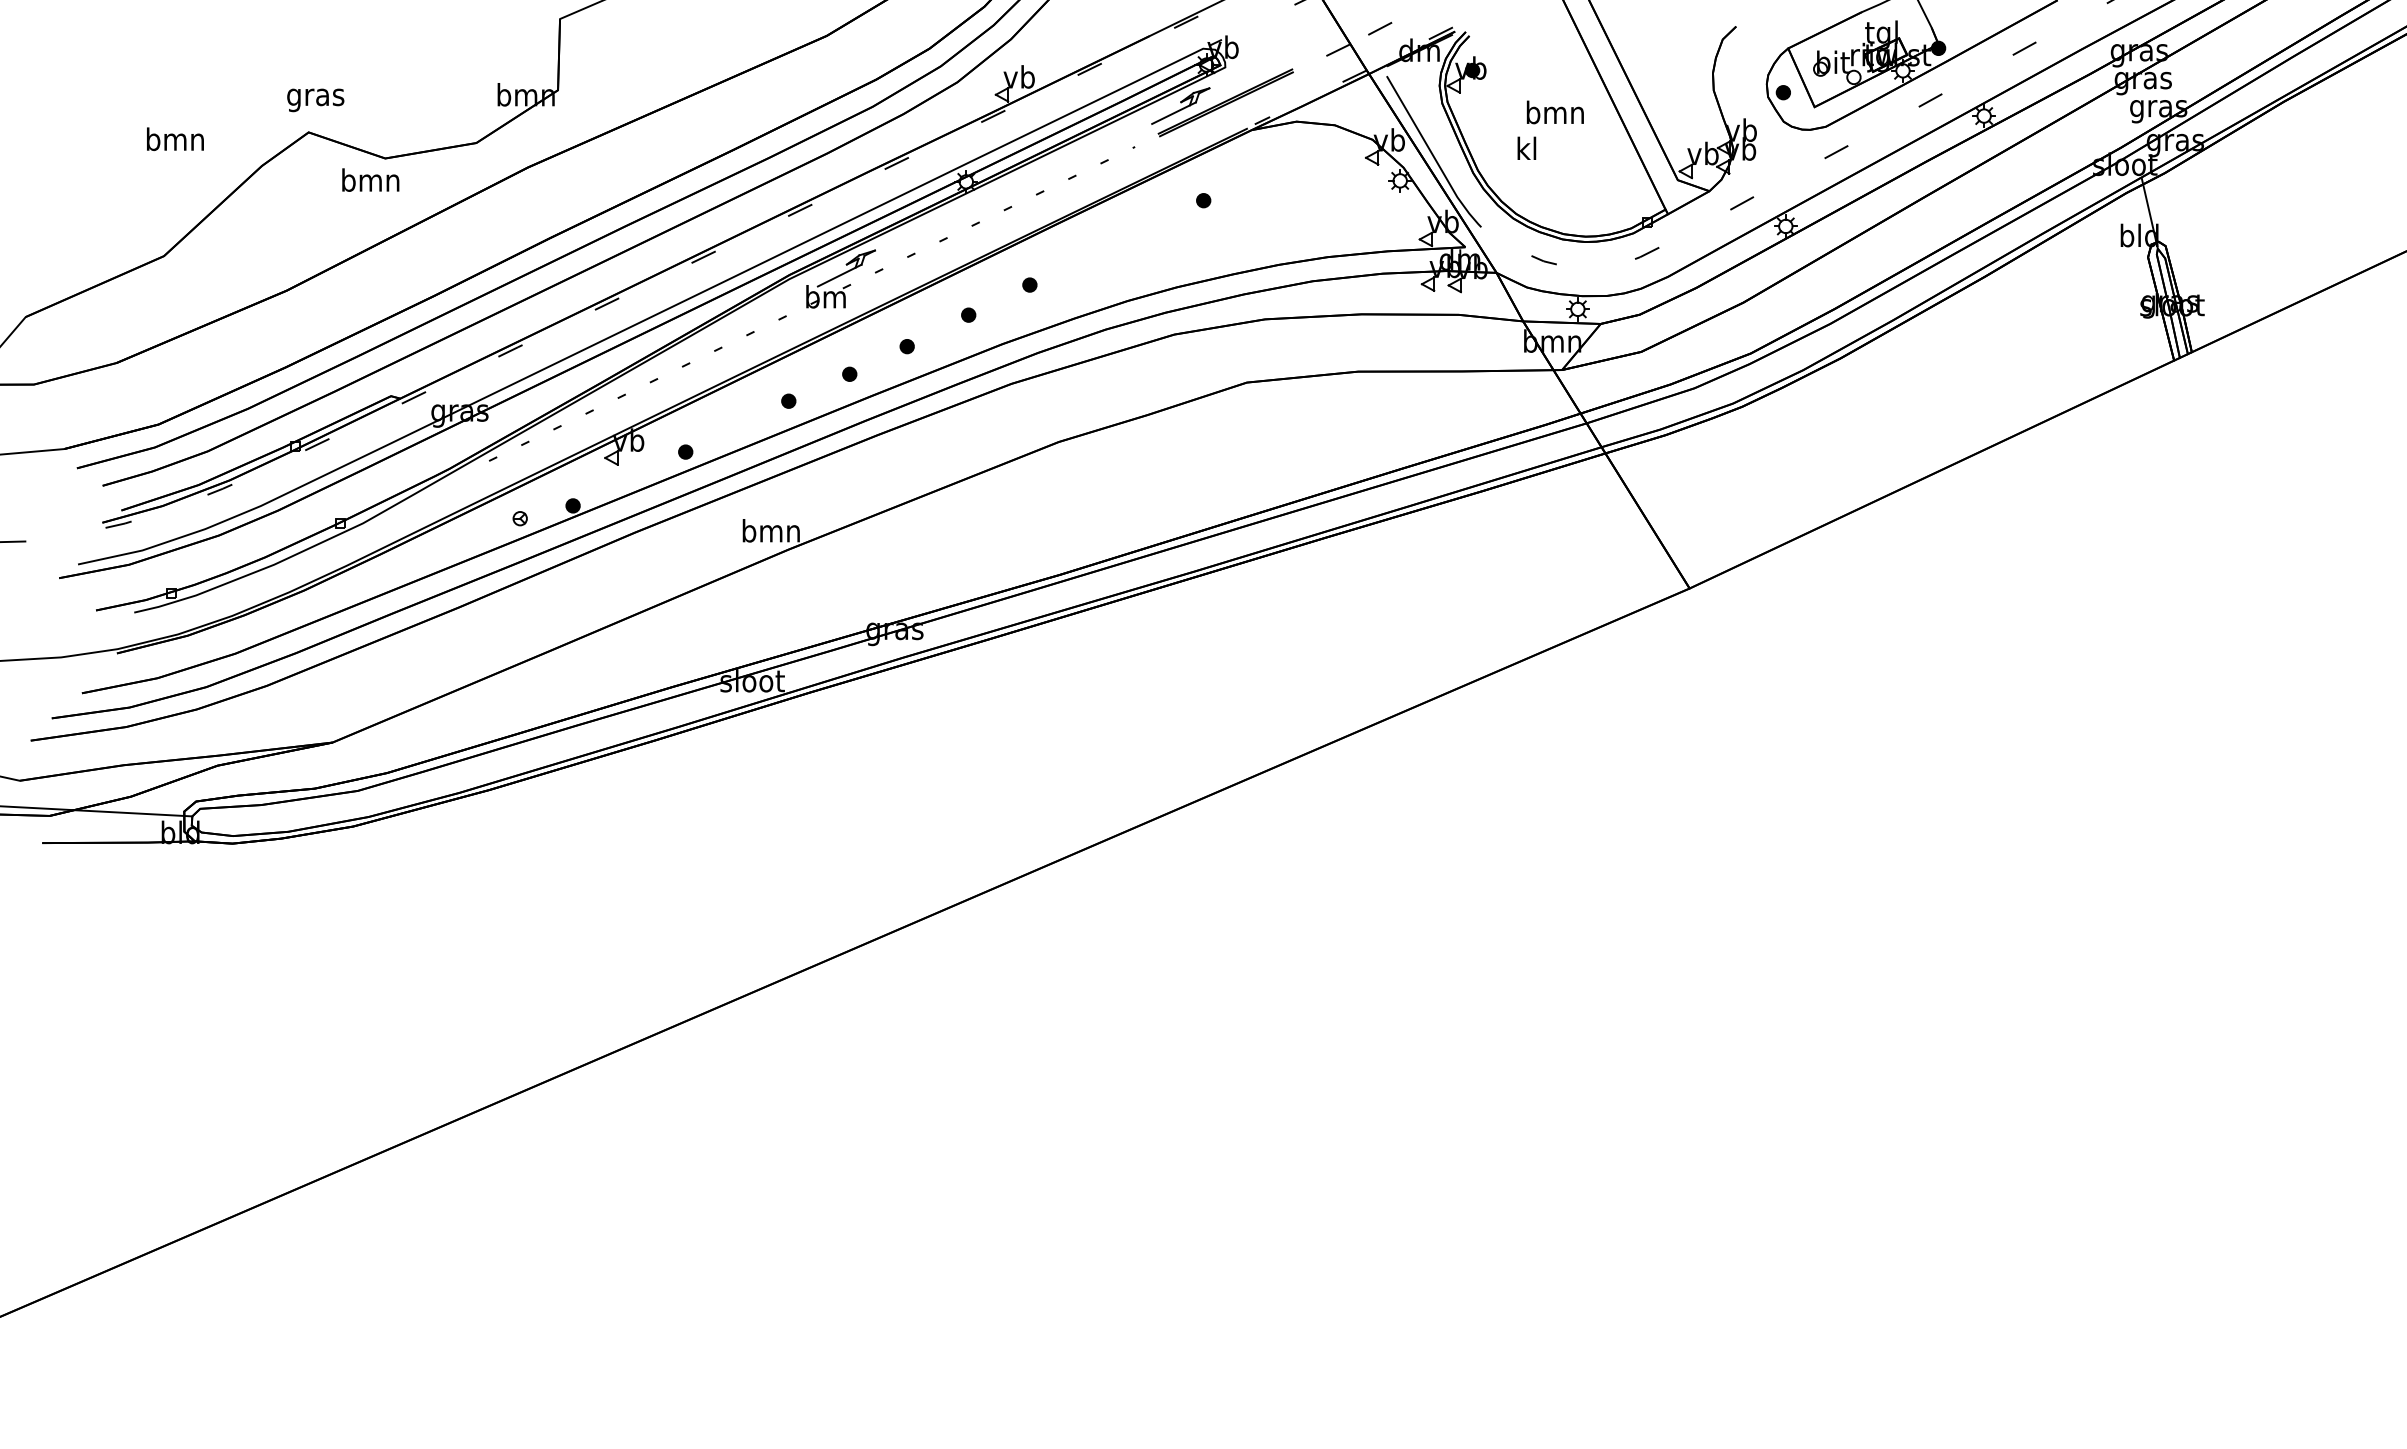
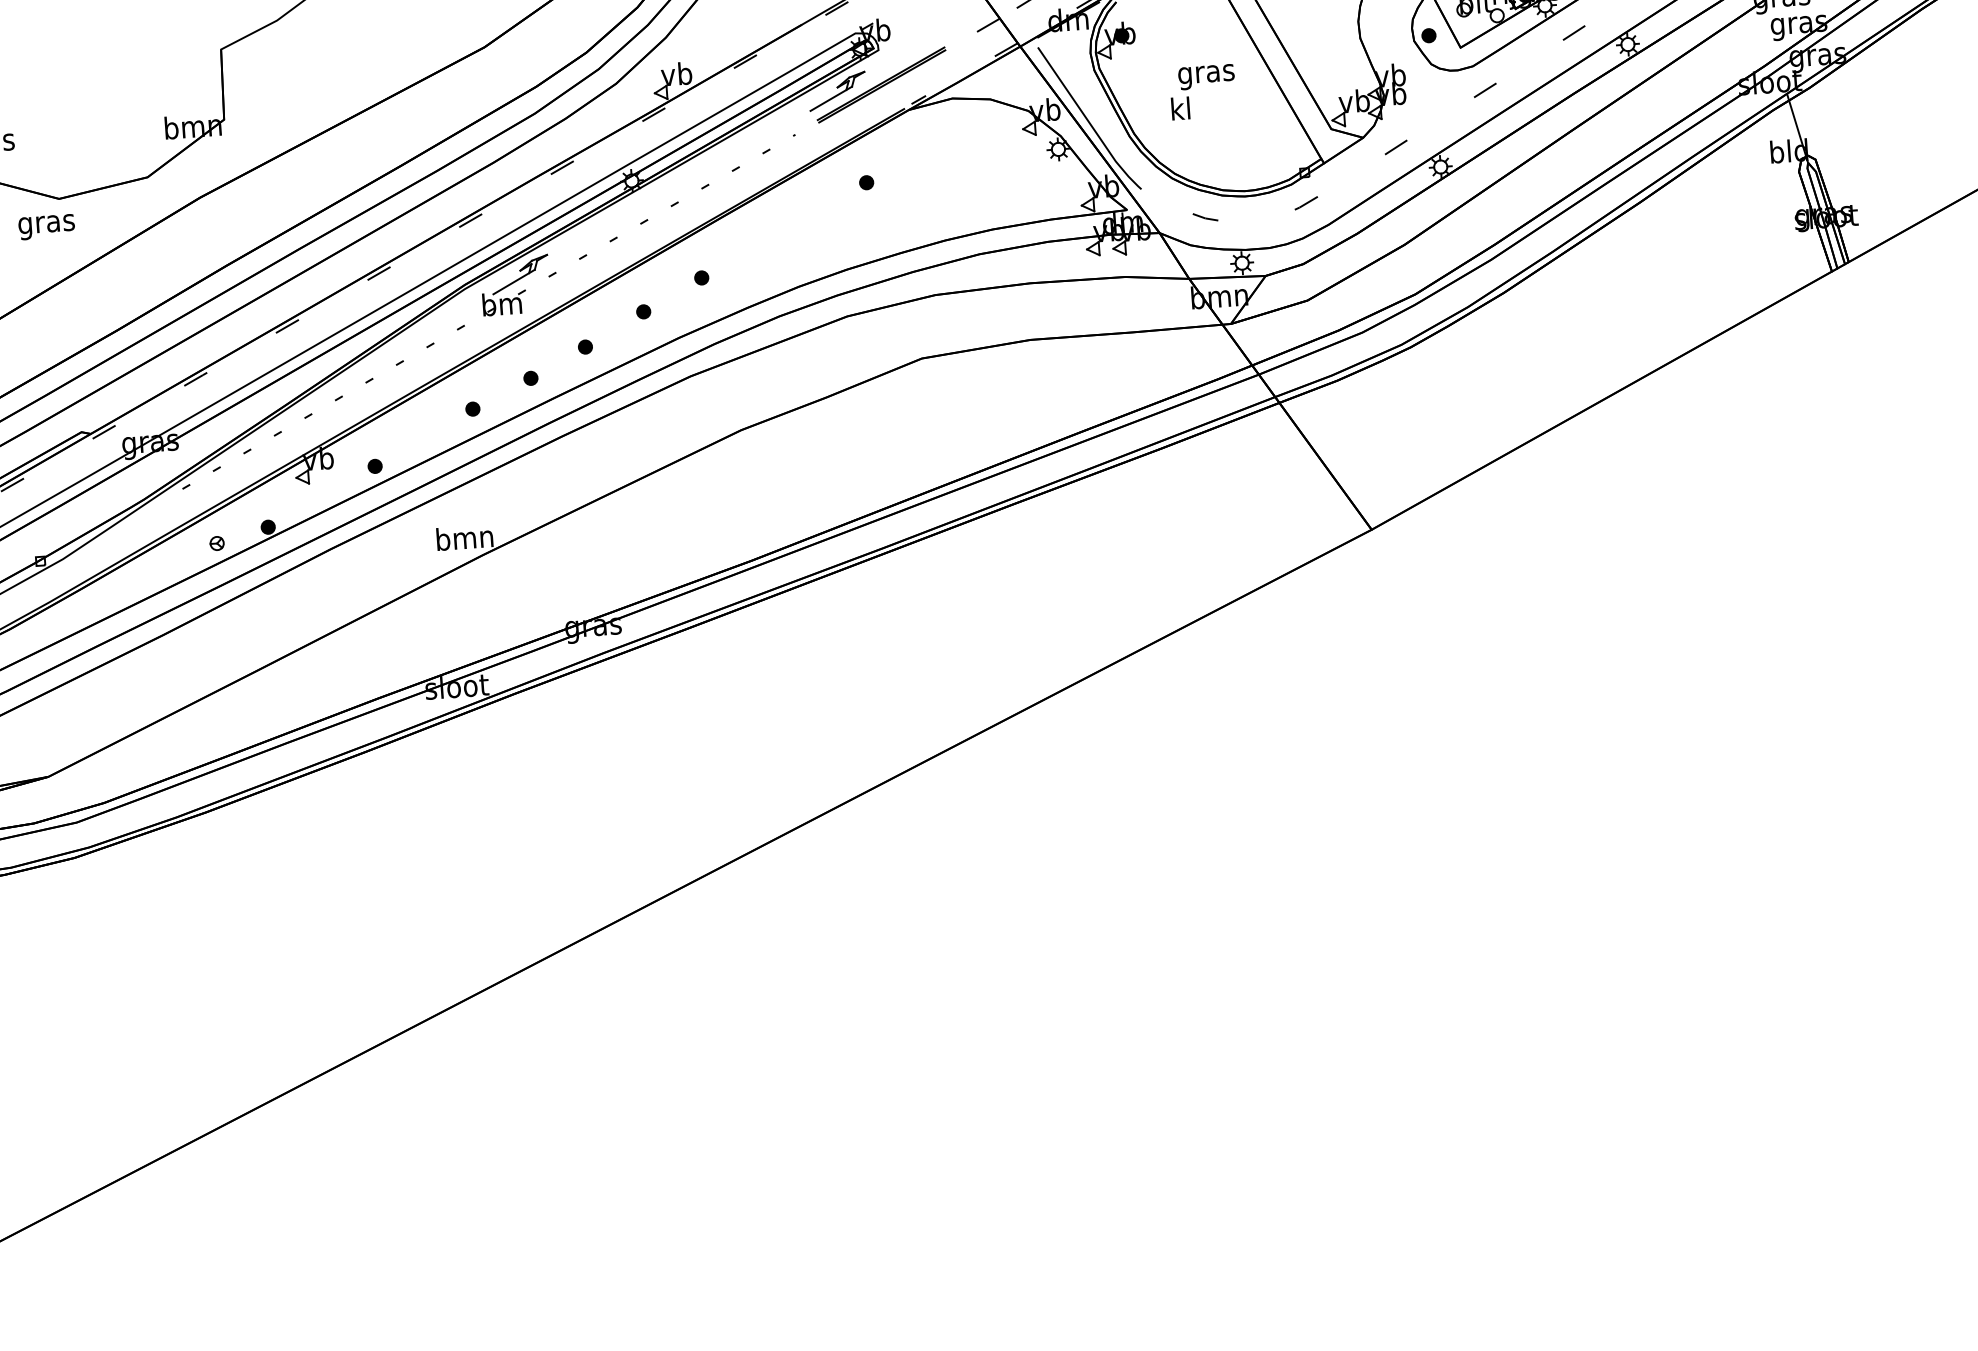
text: (1554, 115) -> (1205, 74), bmn -> gras
text: (370, 182) -> (46, 223), bmn -> gras

